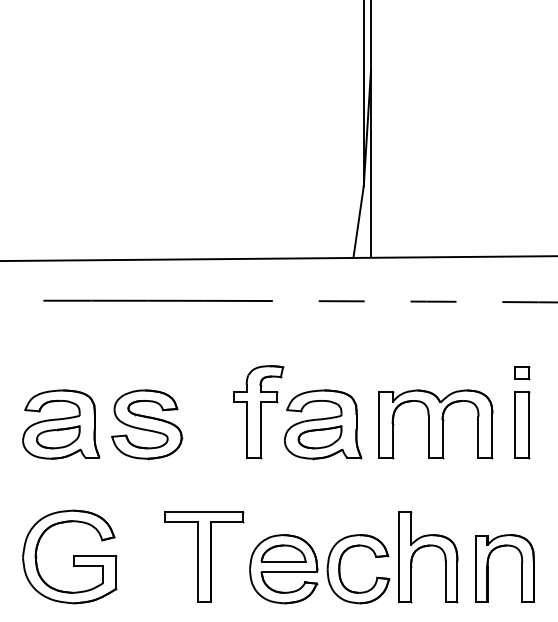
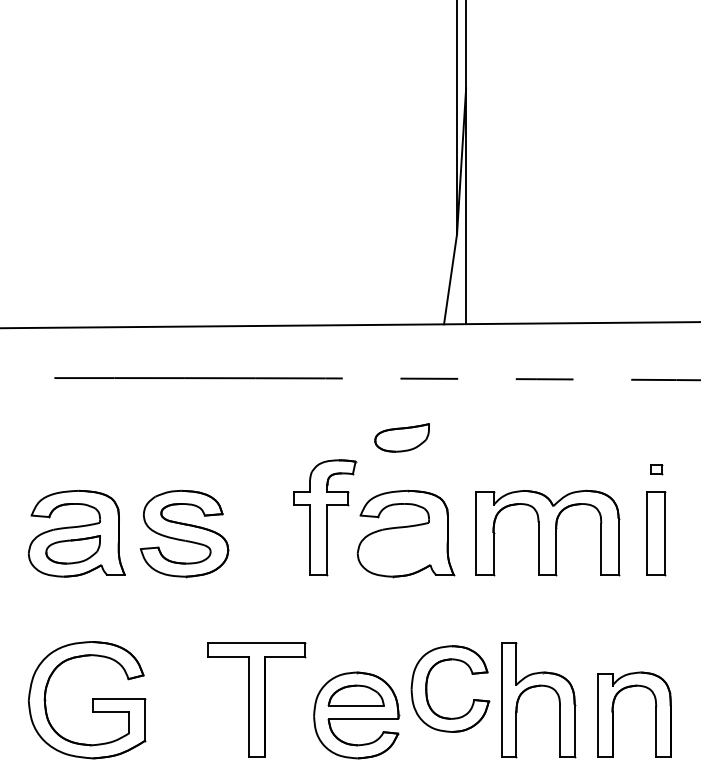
part: (522, 373) -> (656, 469), size x0.6
part: (319, 437) -> (401, 438), moved
part: (340, 569) -> (427, 689), moved

